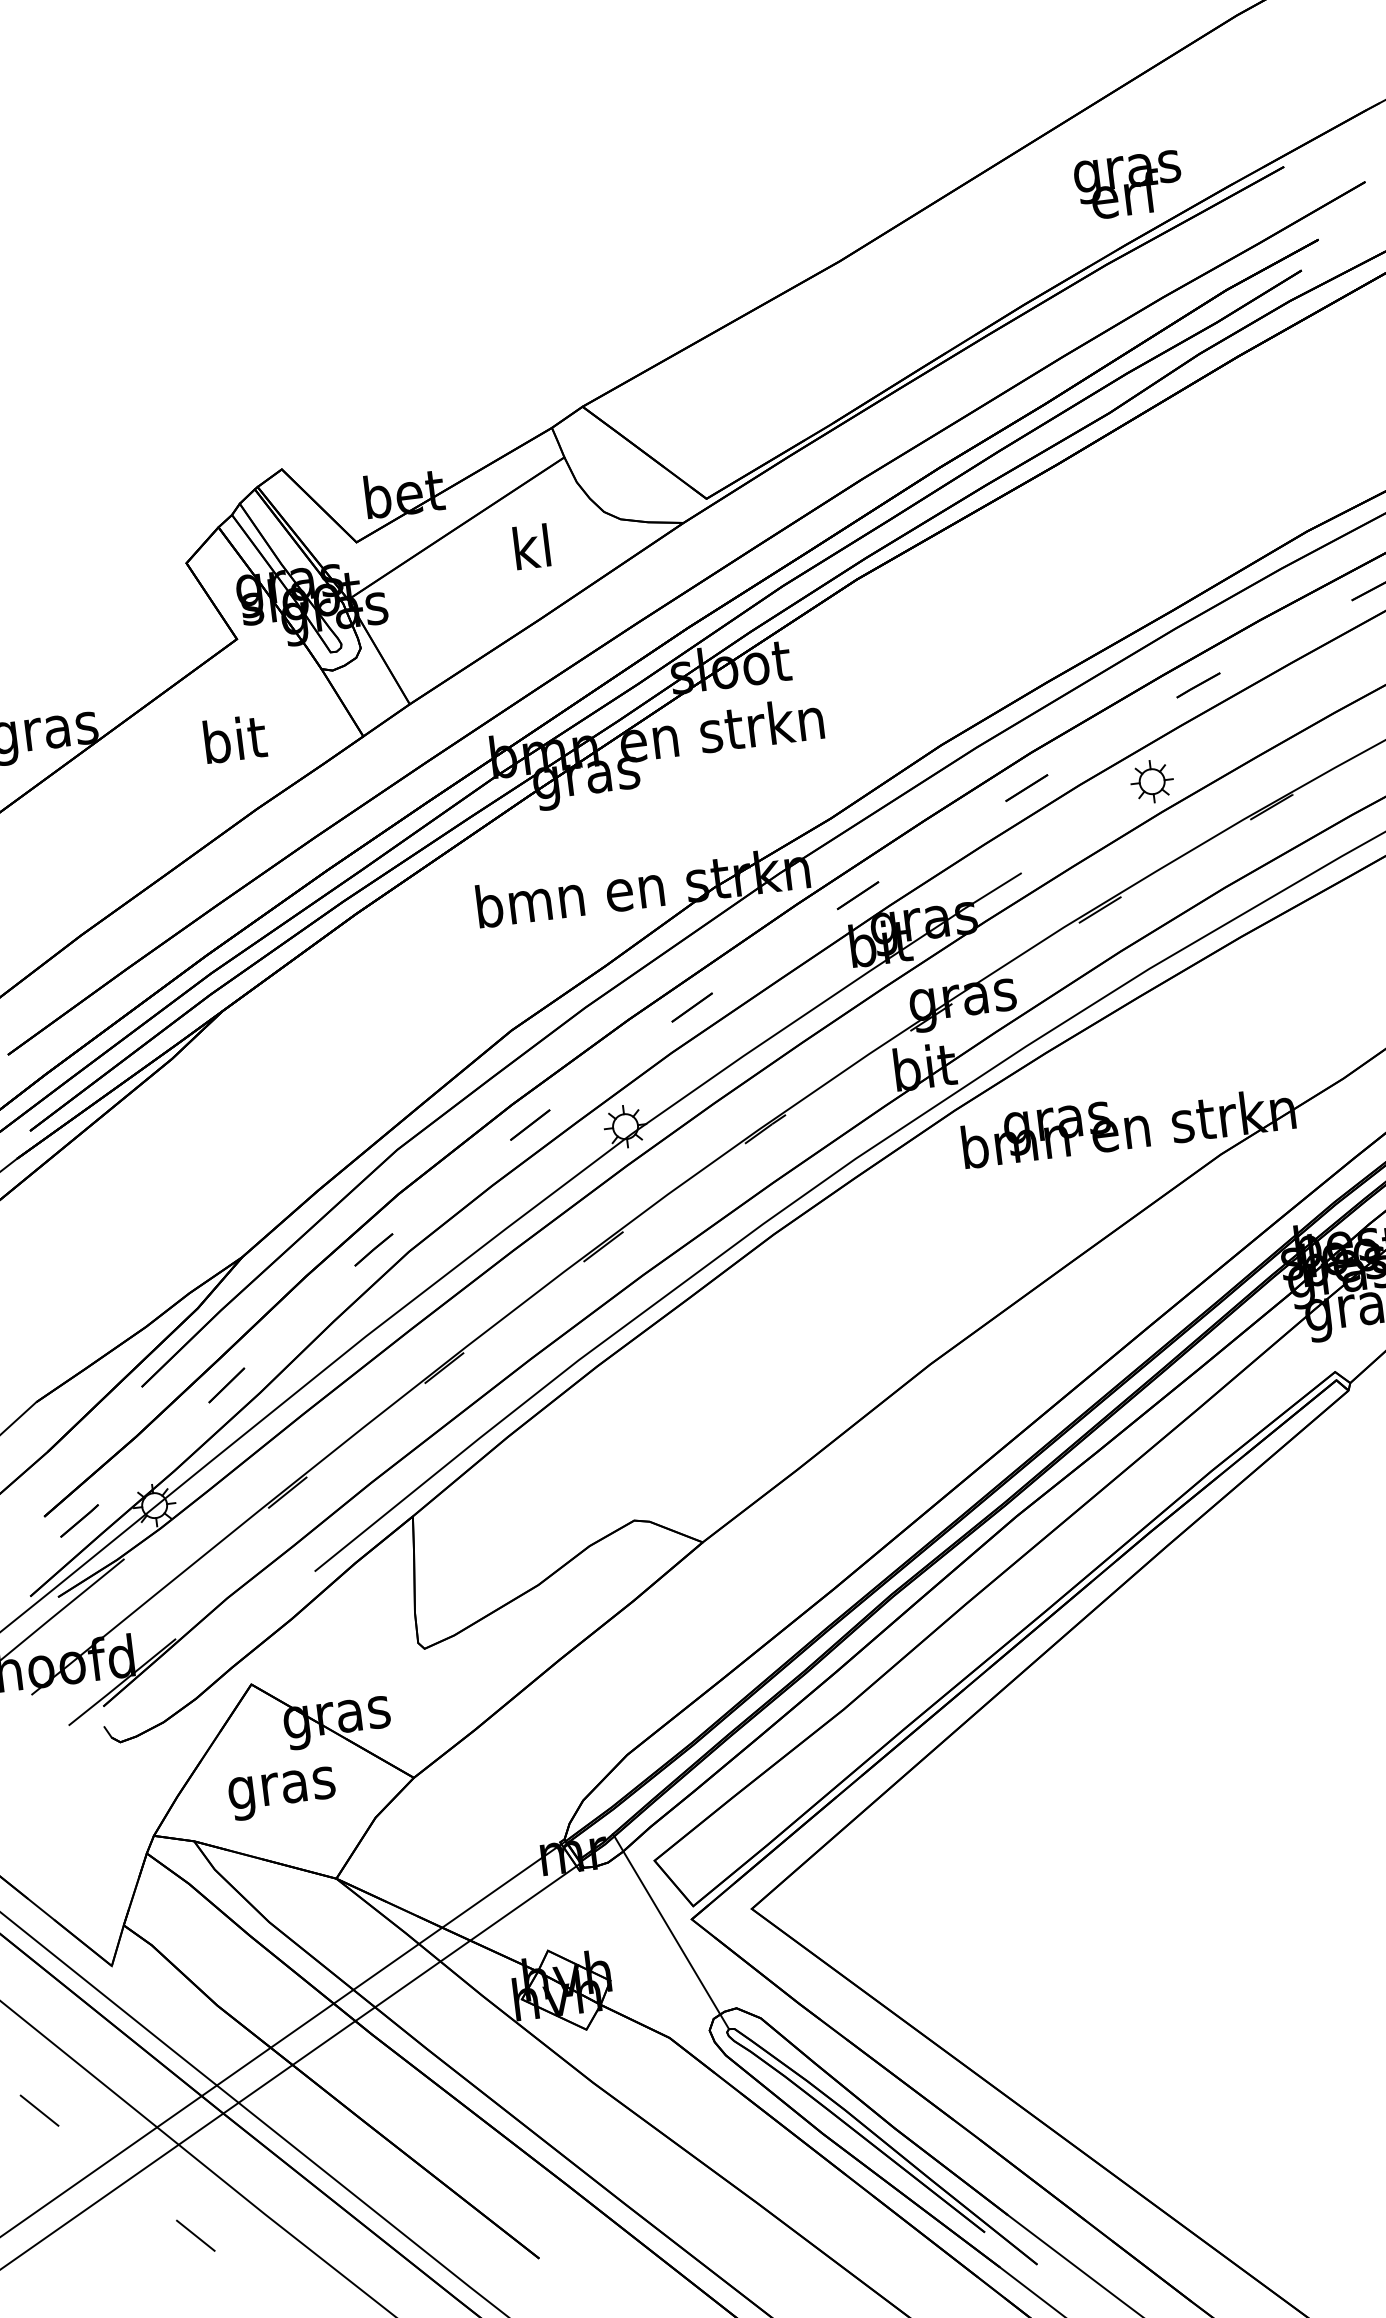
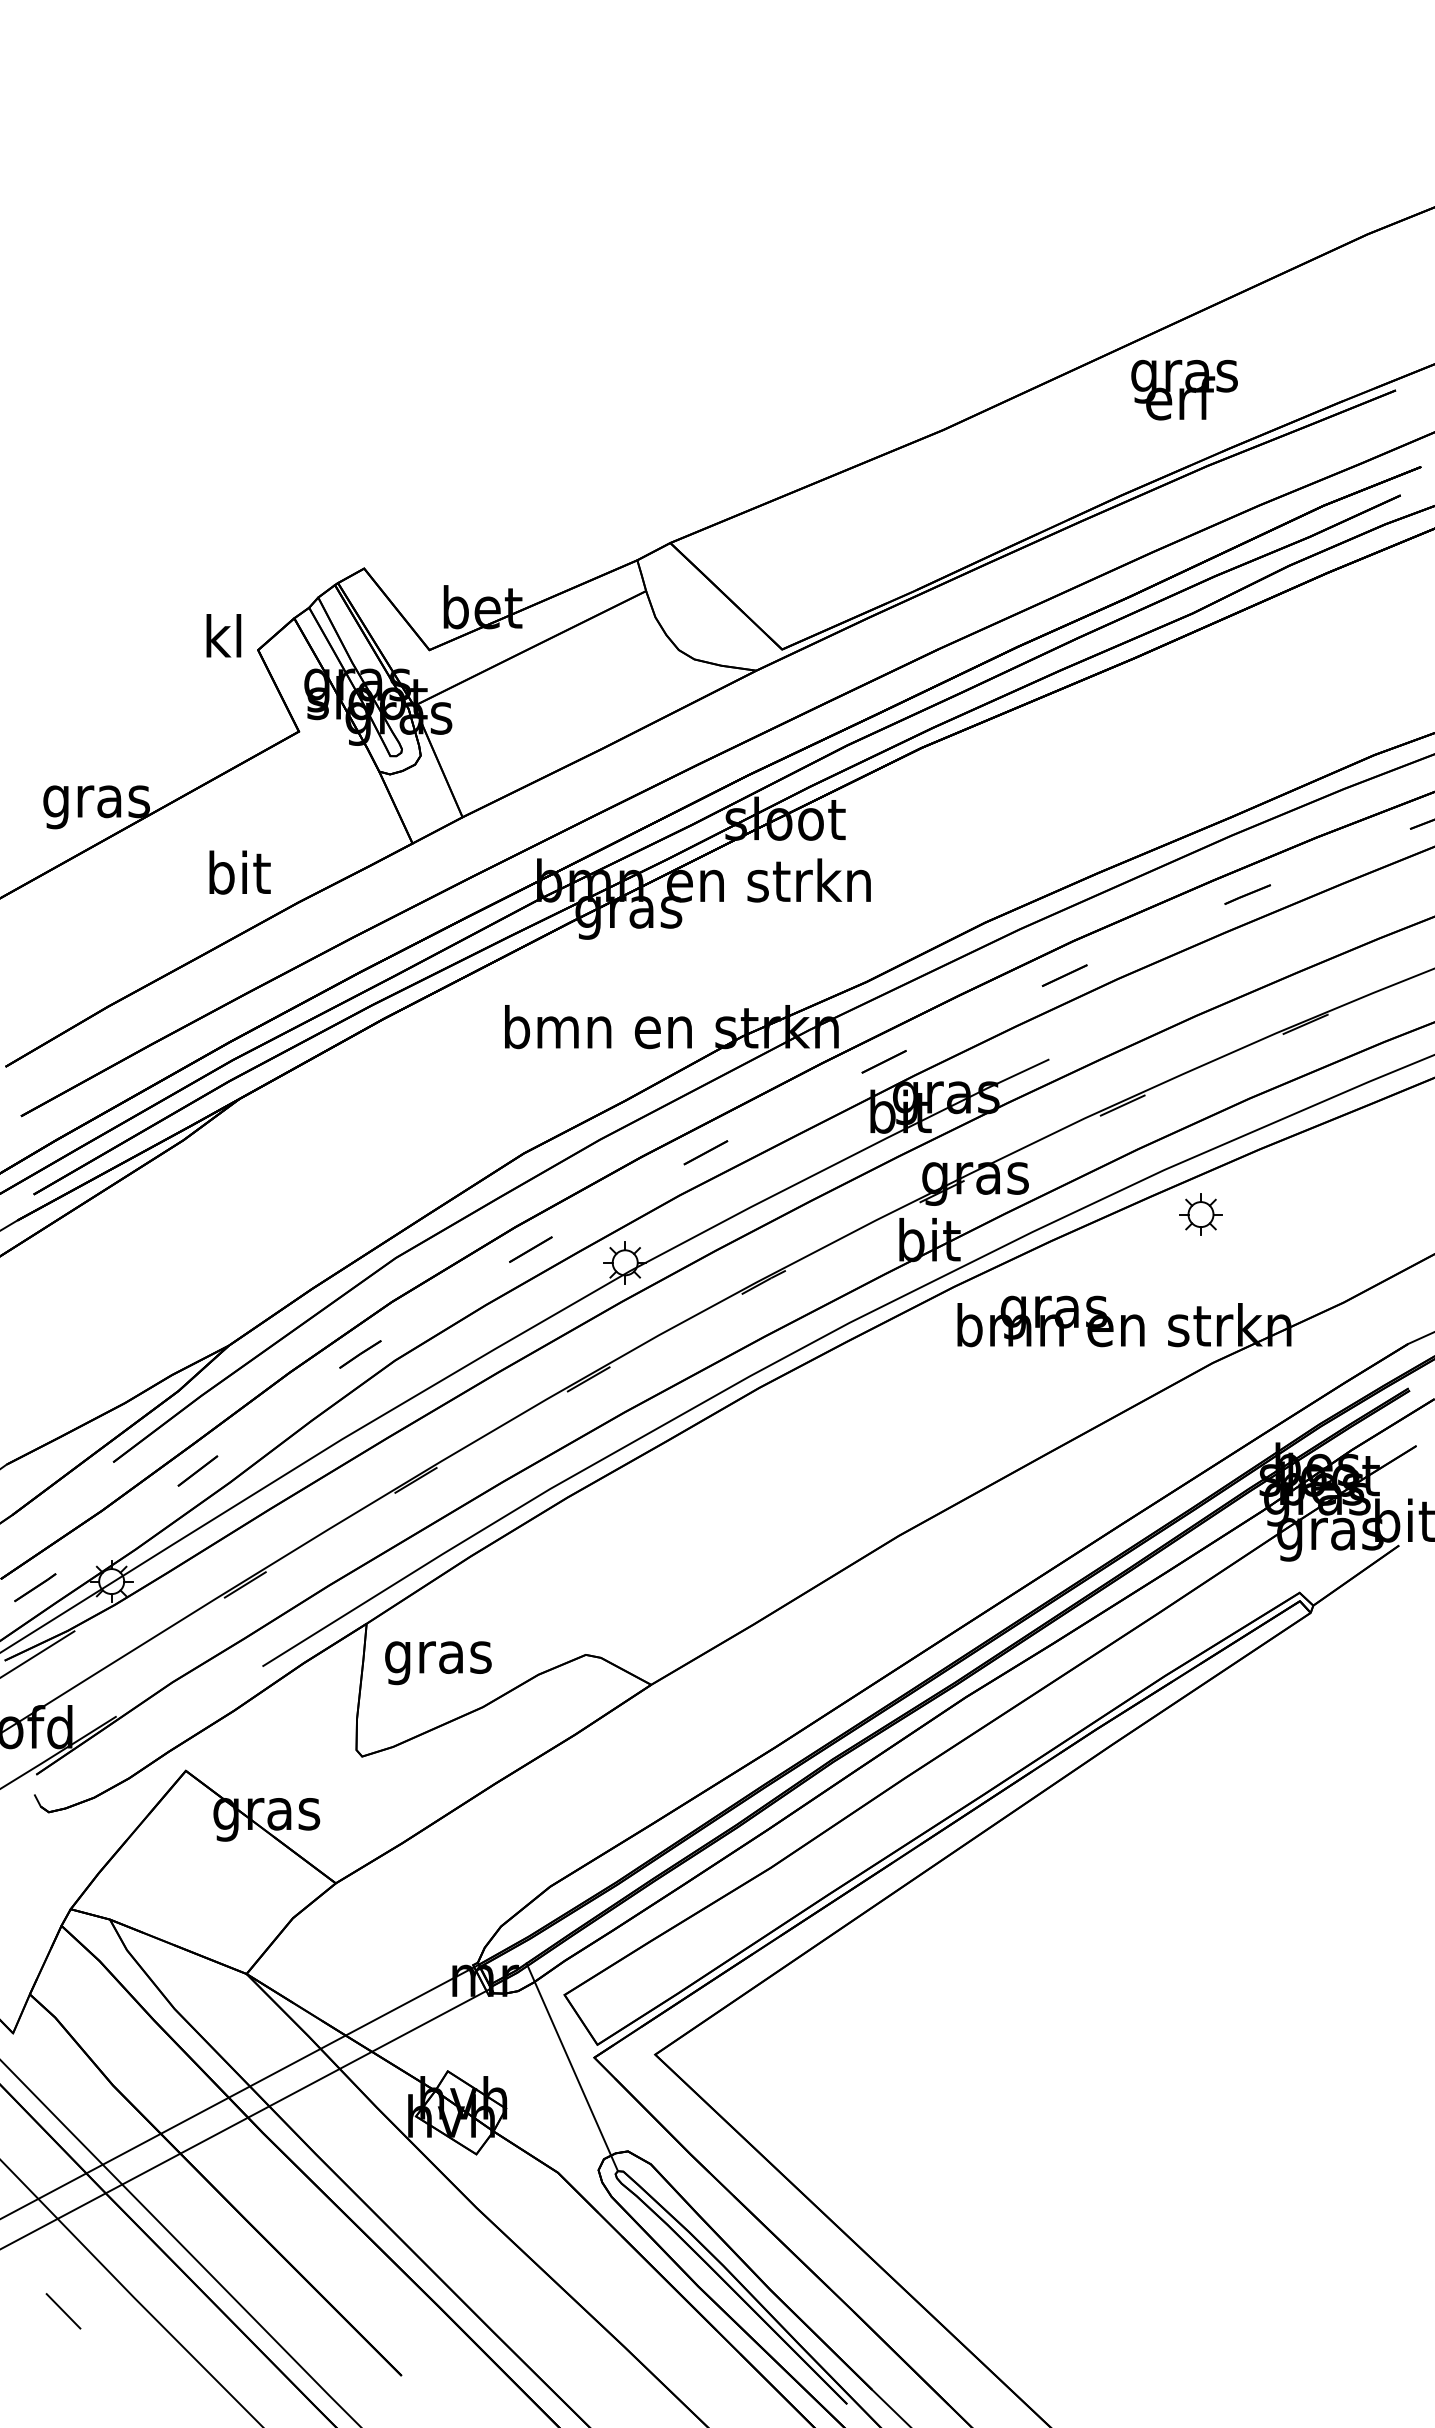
text: (1128, 184) -> (1184, 389), moved
text: (531, 546) -> (223, 635), moved
text: (234, 739) -> (239, 872), moved
part: (1151, 781) -> (1200, 1214), moved
text: (282, 1794) -> (438, 1663), moved

